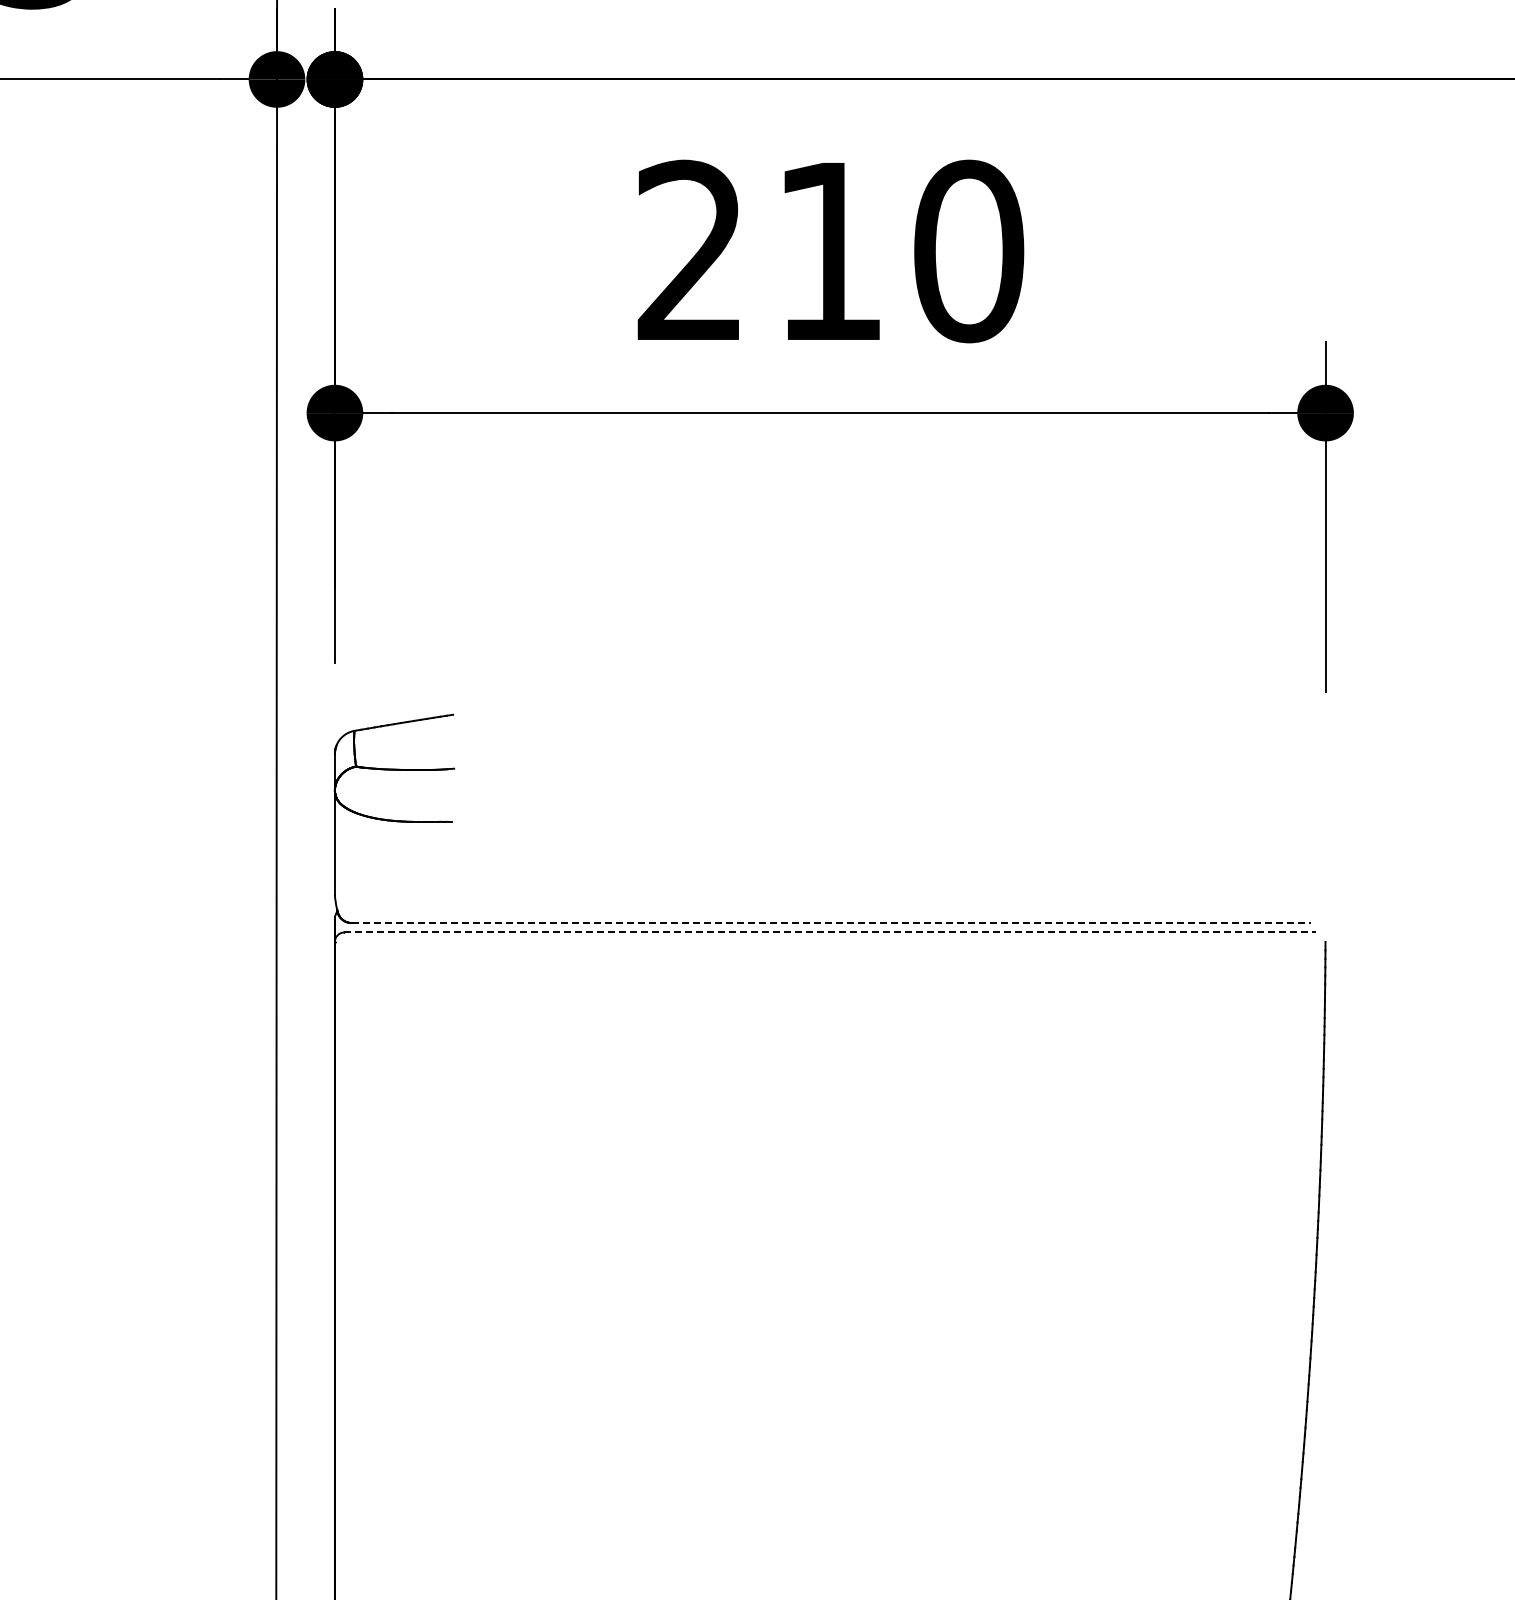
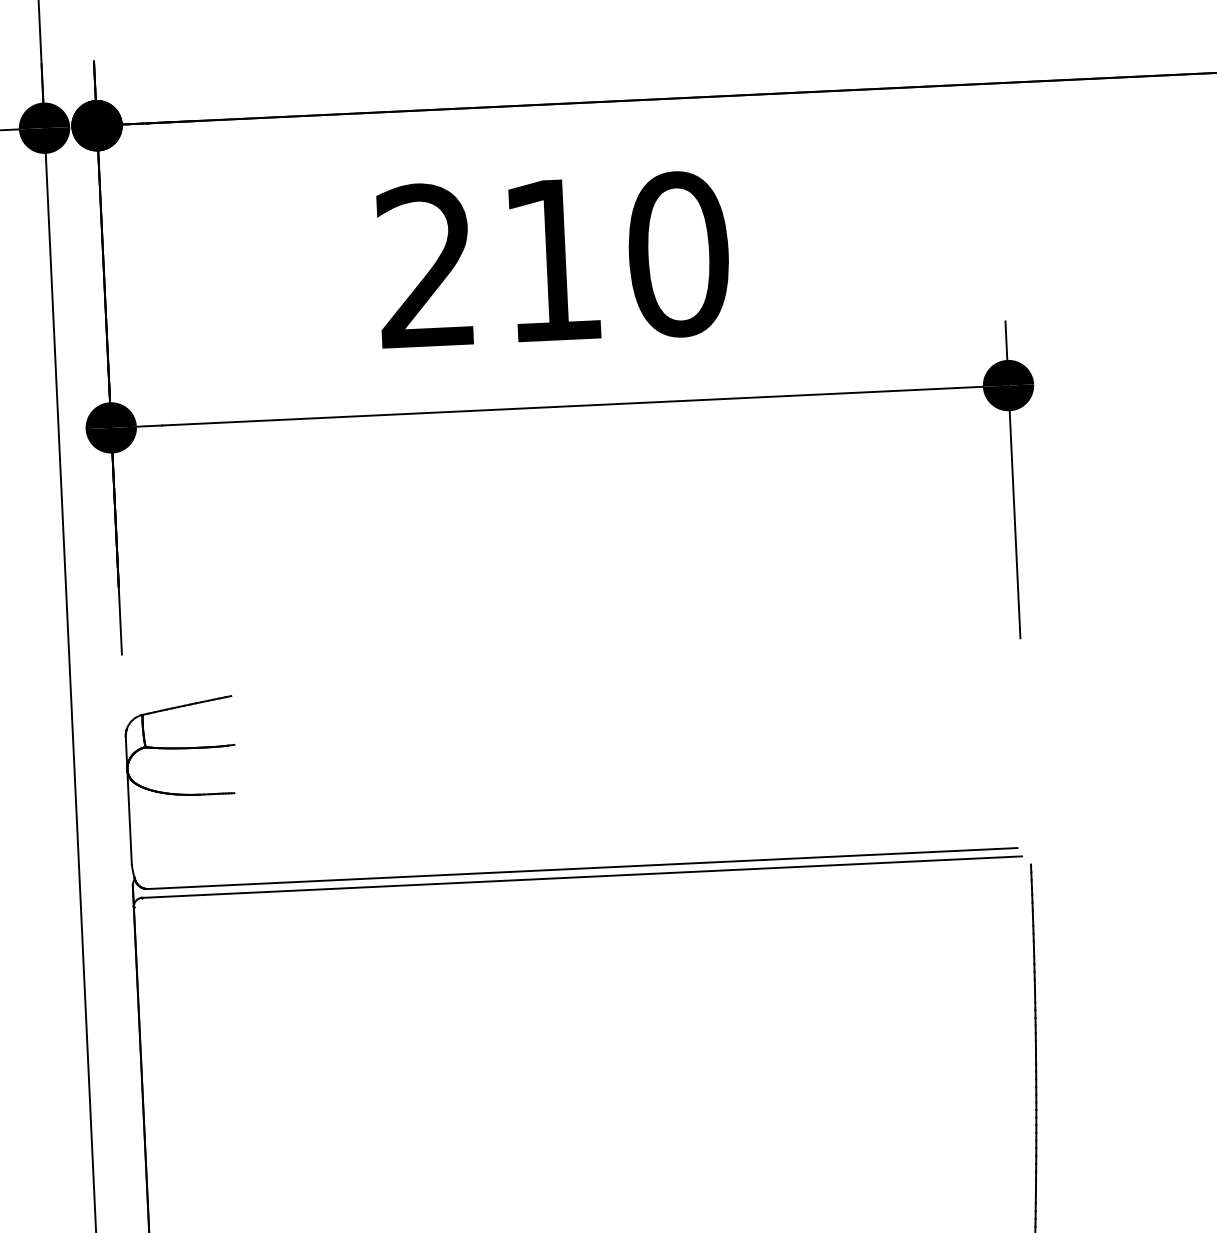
line: (831, 923) -> (582, 868), dashed -> solid
line: (830, 932) -> (582, 877), dashed -> solid

